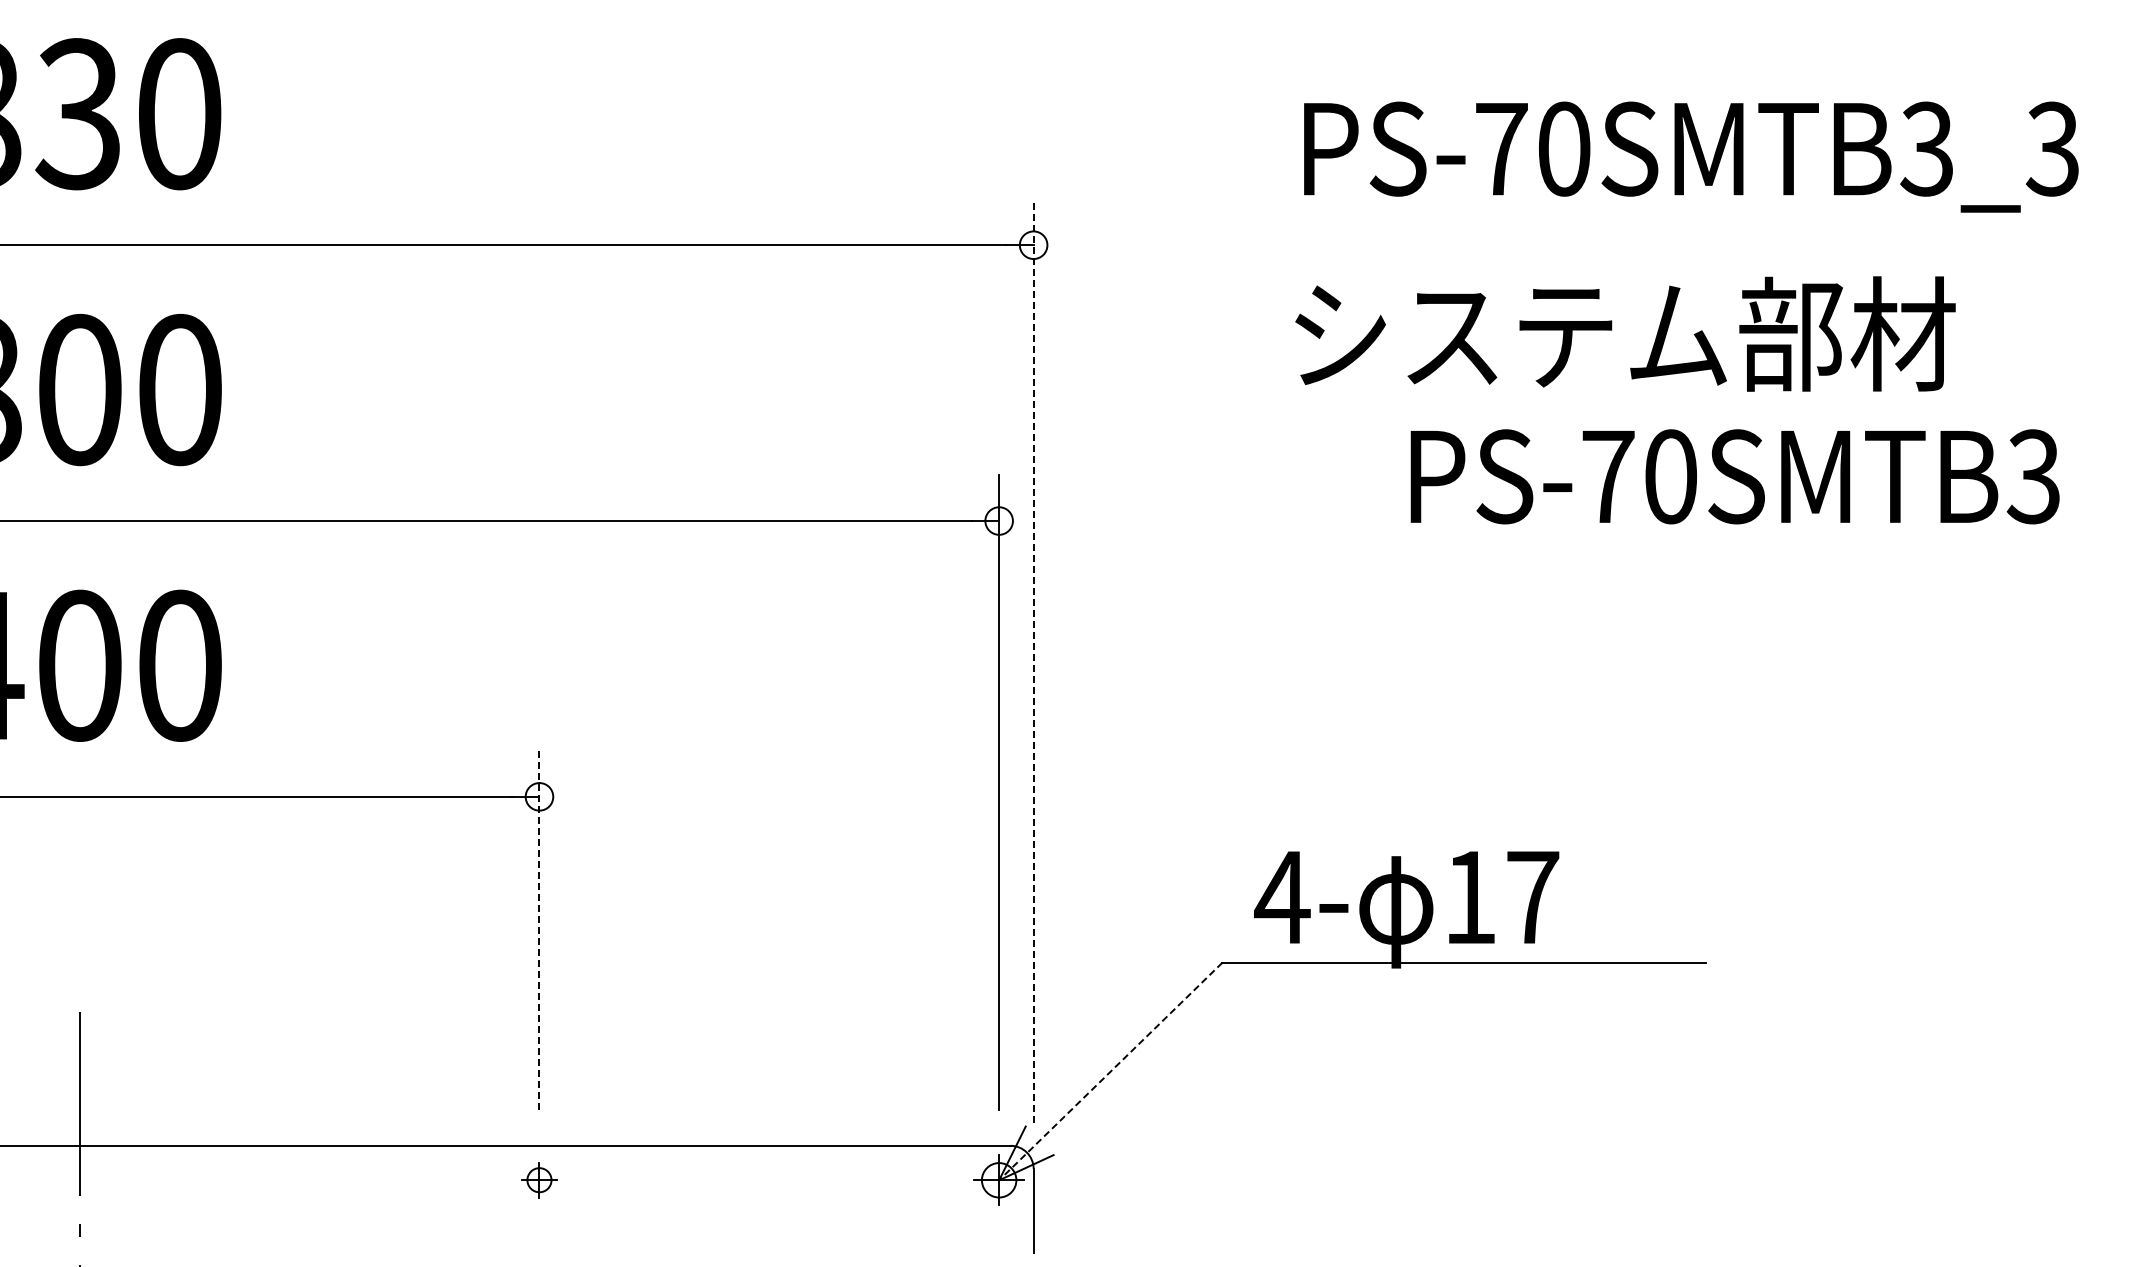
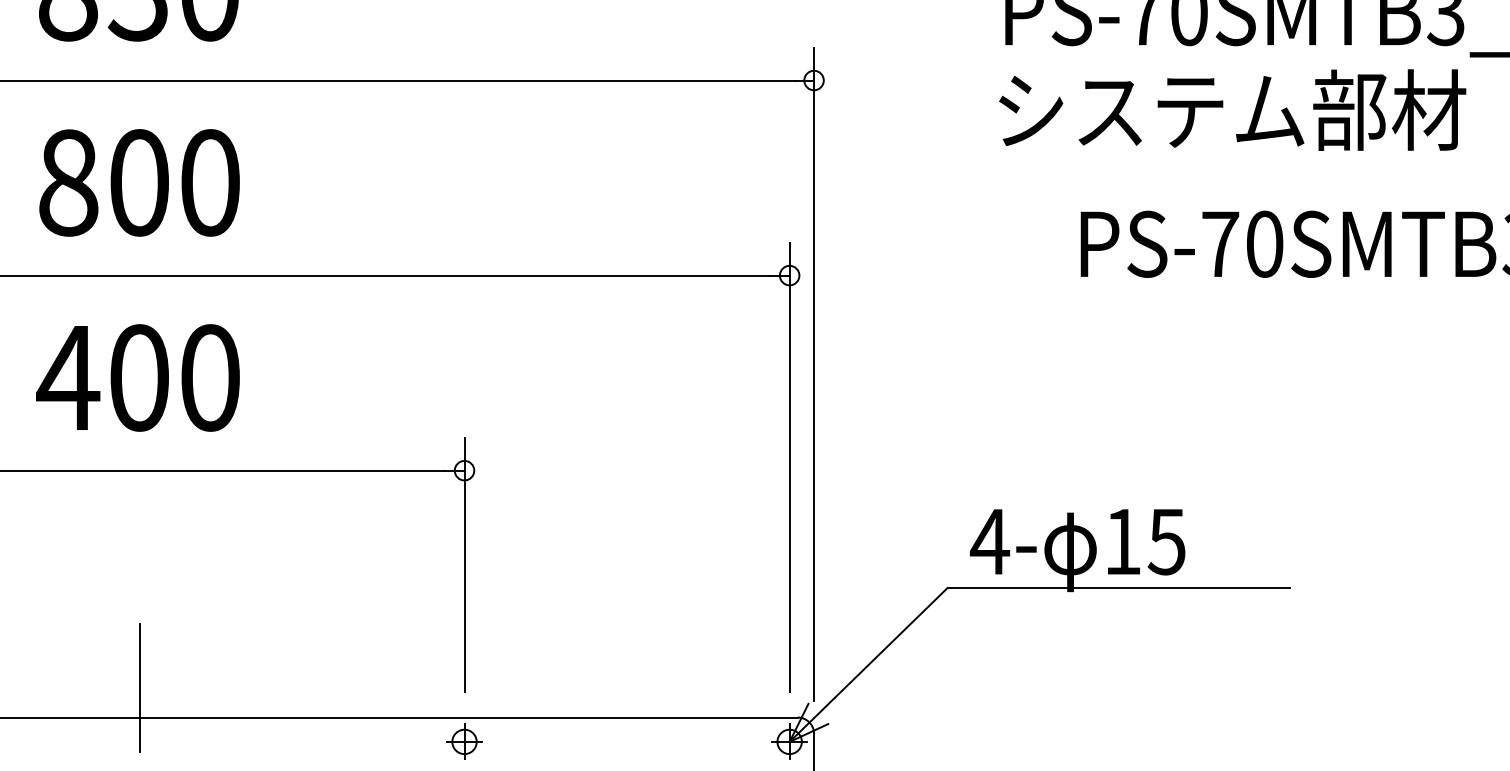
text: (1625, 333) -> (1232, 109), moved
line: (1033, 661) -> (813, 374), dashed -> solid
text: (1532, 898) -> (1166, 542), 17 -> 15
line: (539, 929) -> (464, 564), dashed -> solid
line: (1110, 1071) -> (868, 664), dashed -> solid
part: (539, 1179) -> (464, 741), size x1.43

